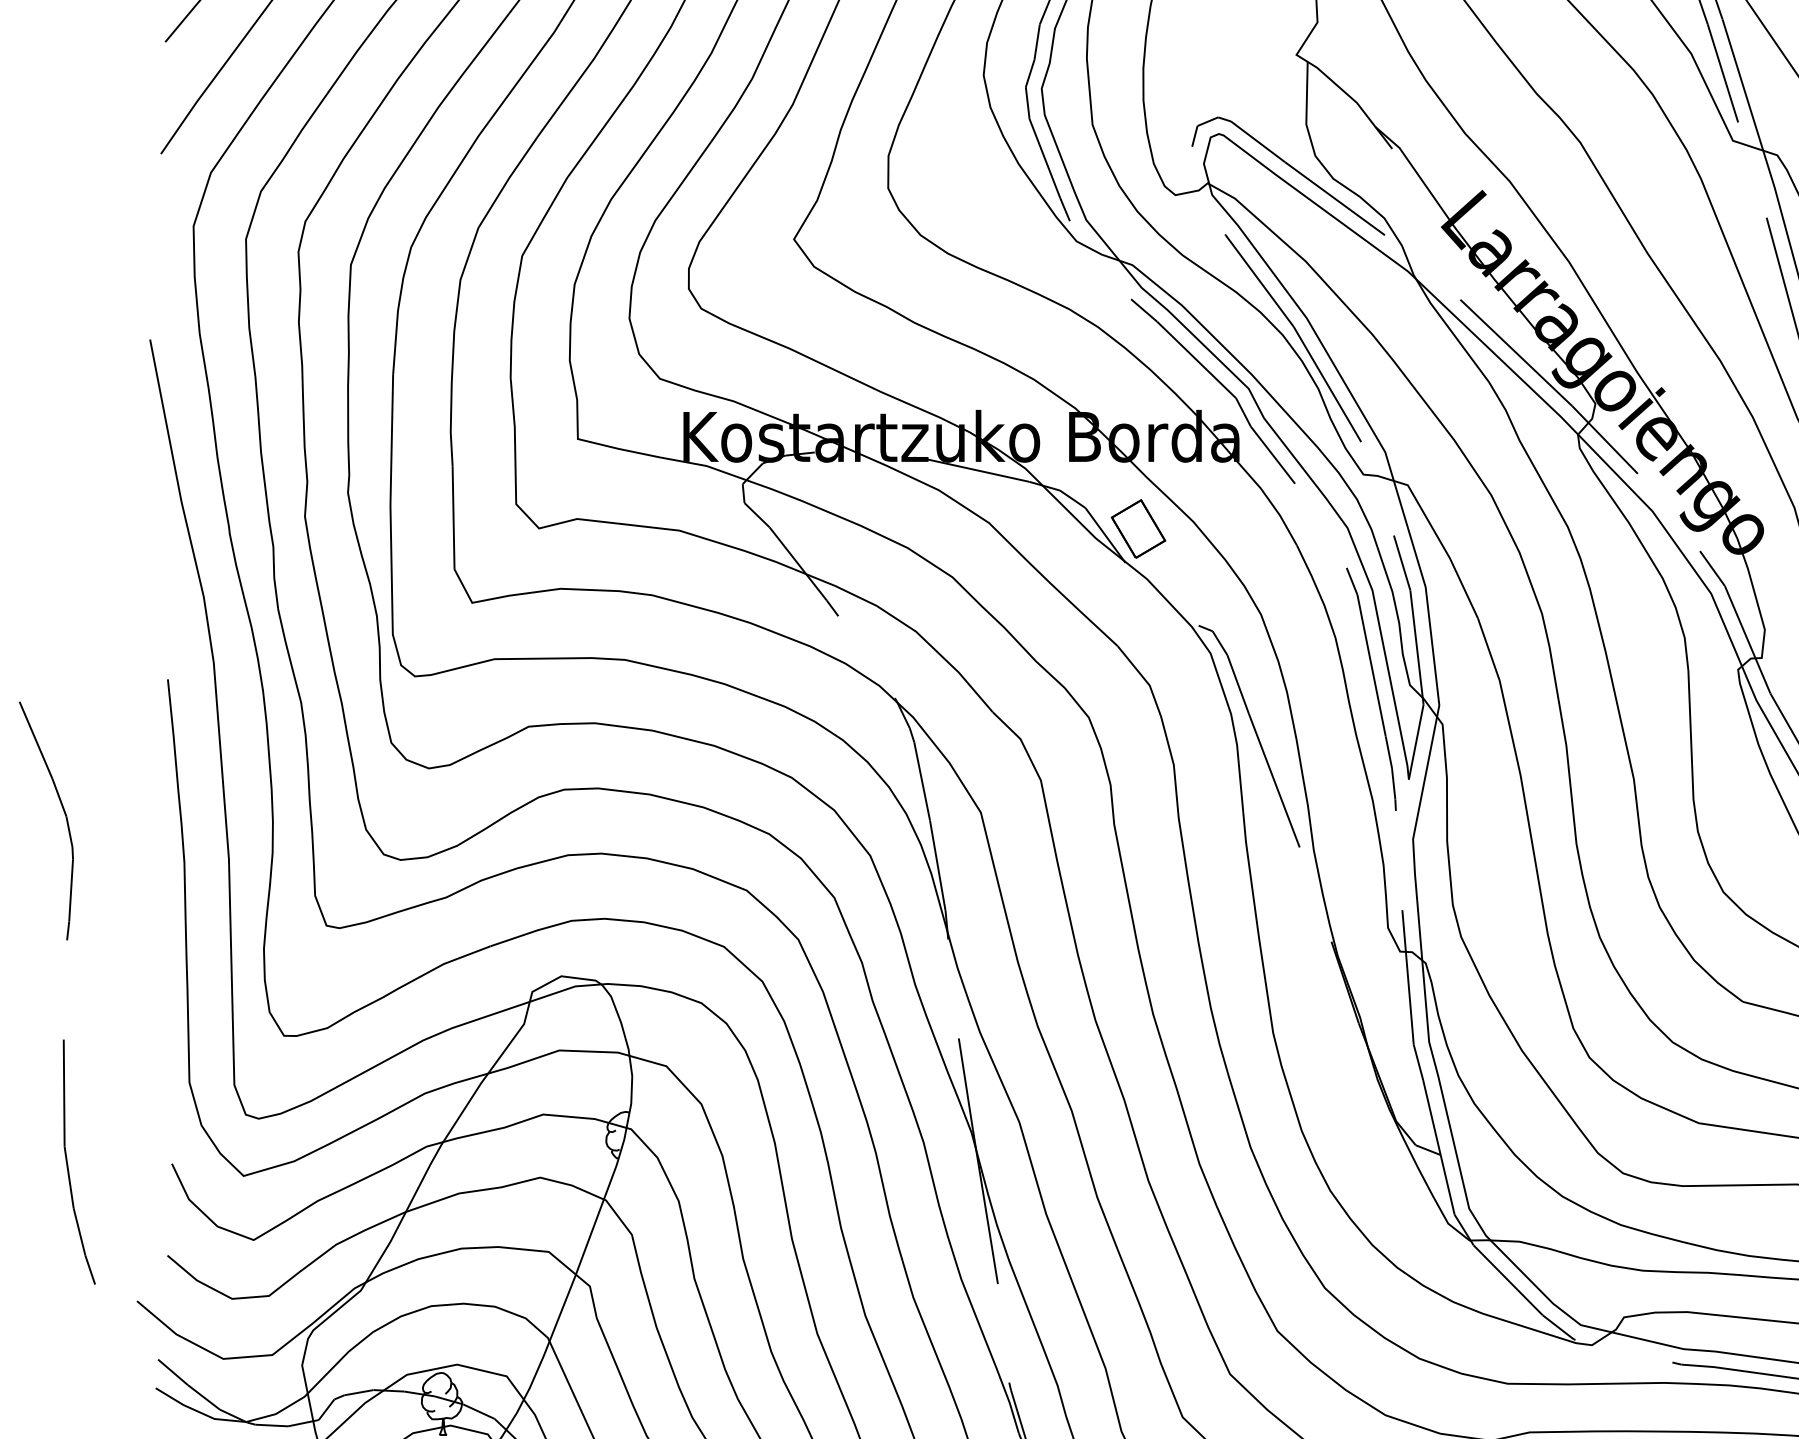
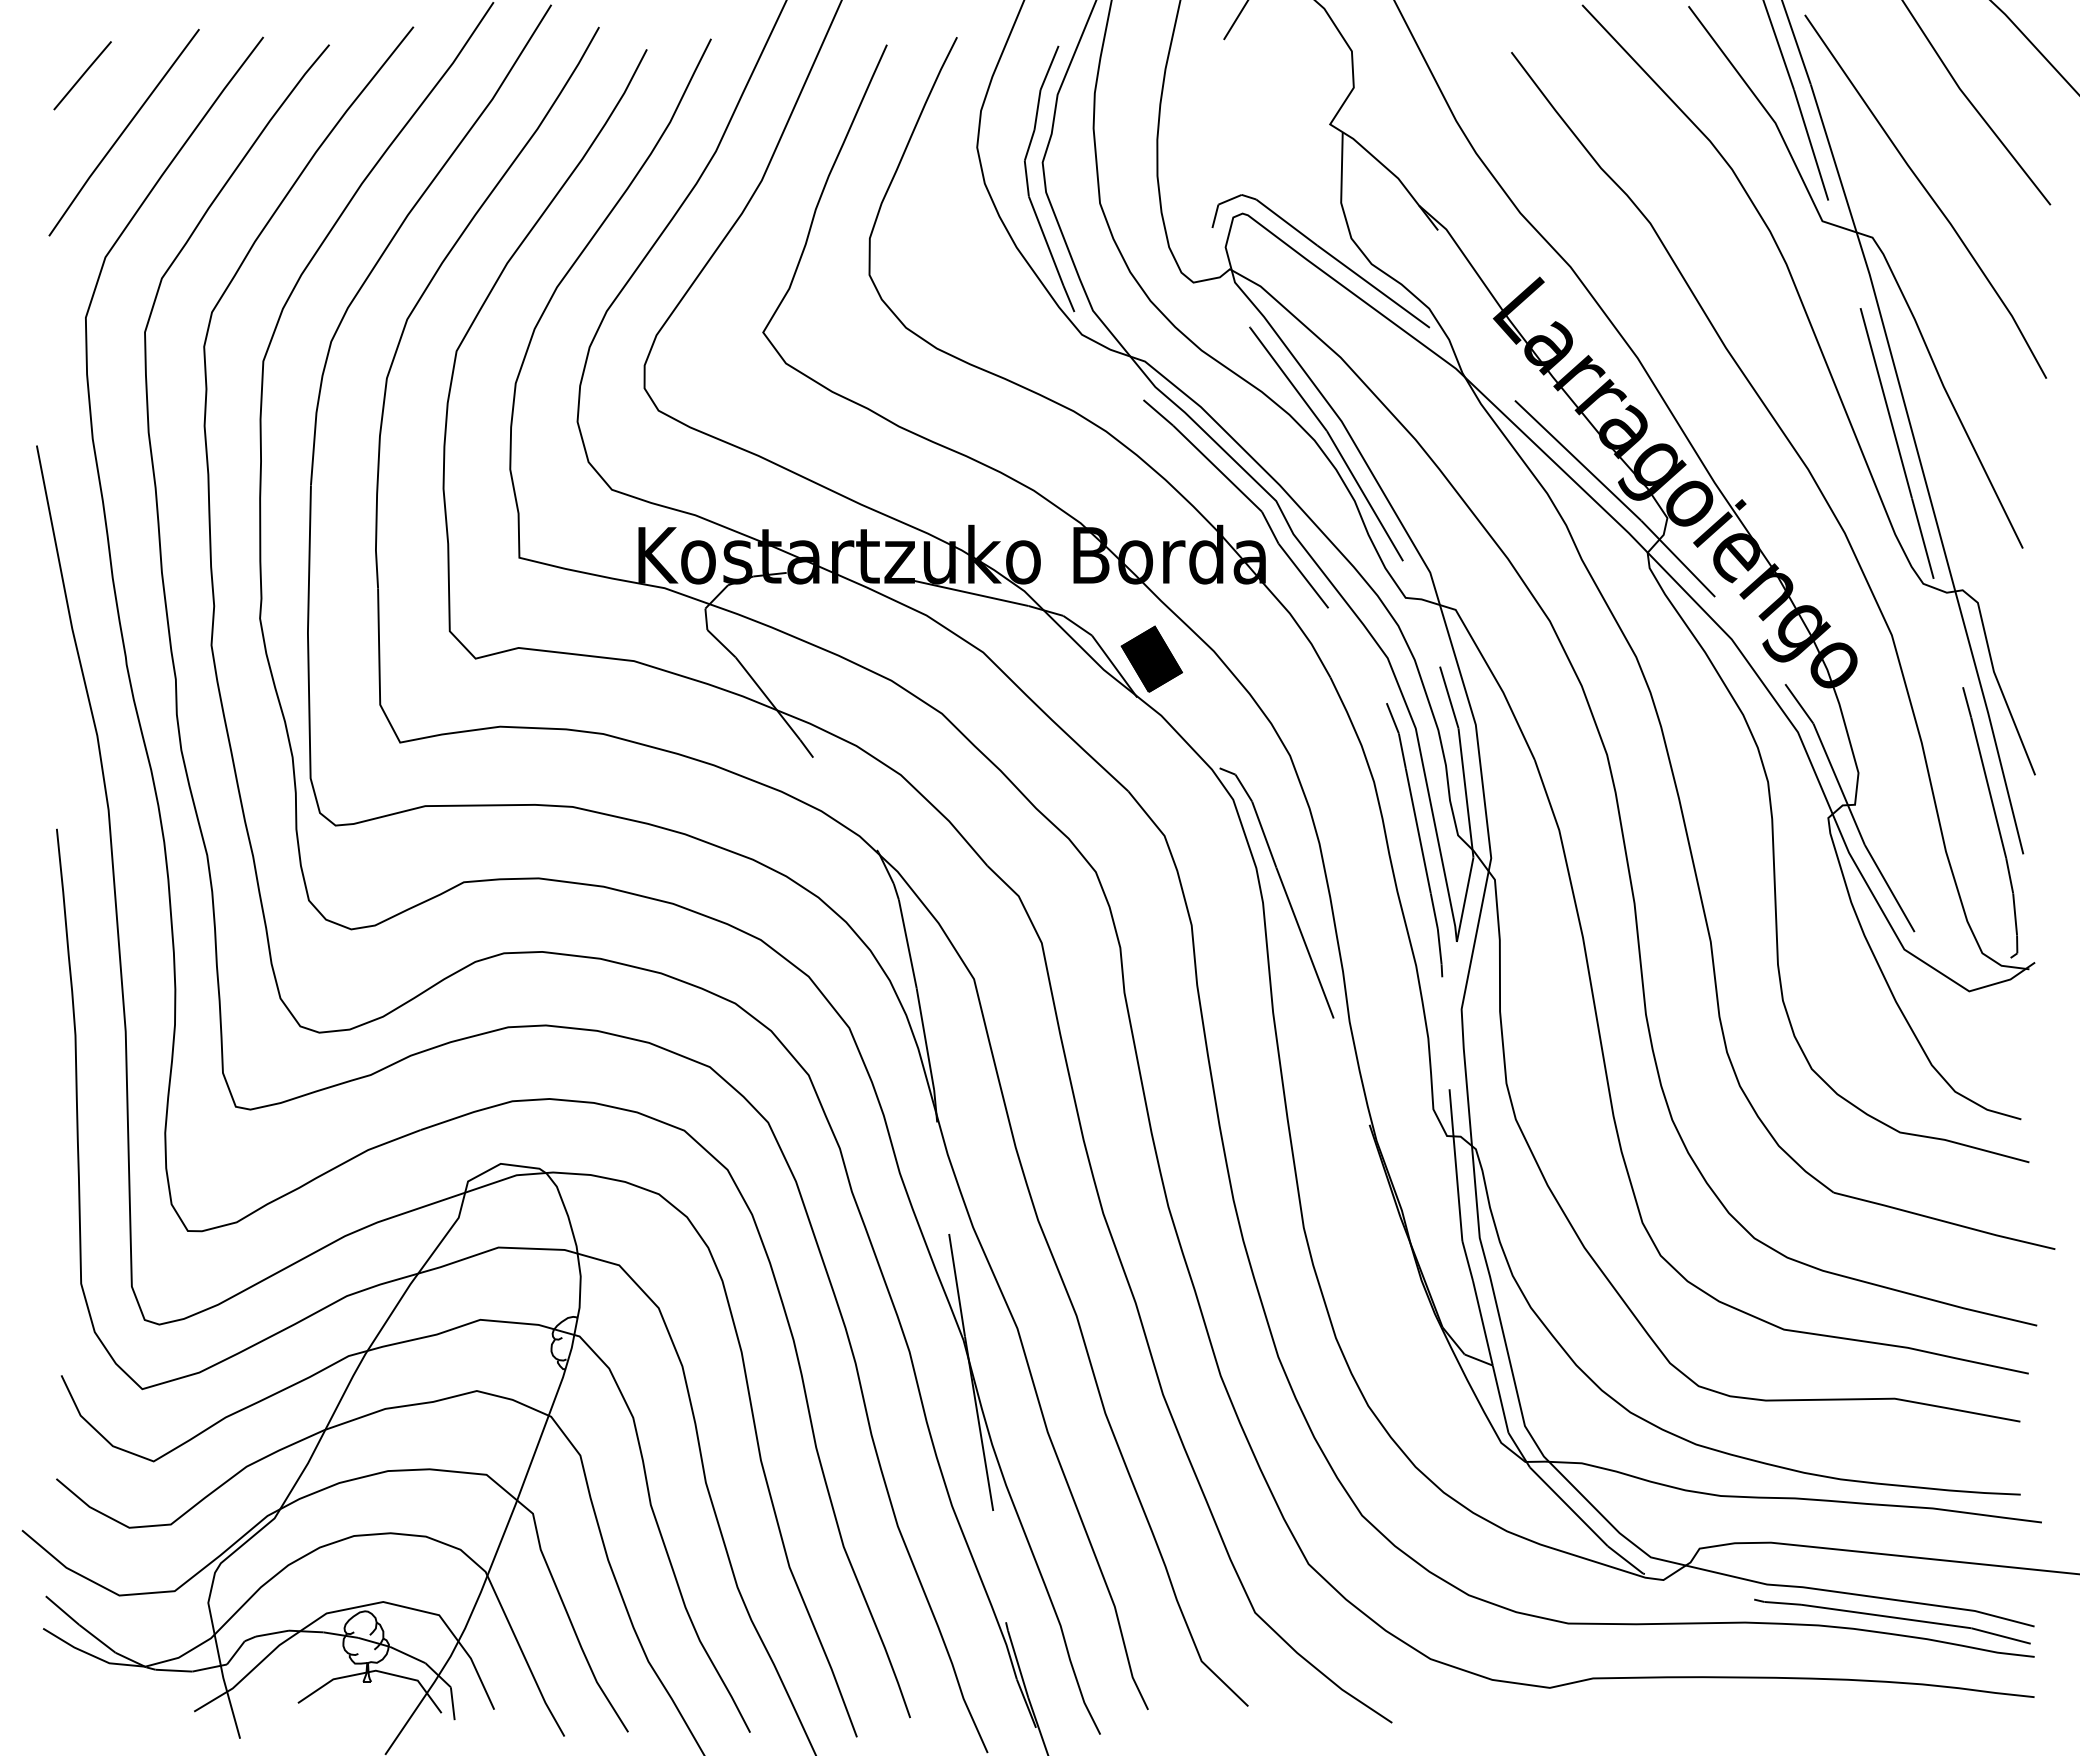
fill: (1138, 528) -> (1151, 658), added

